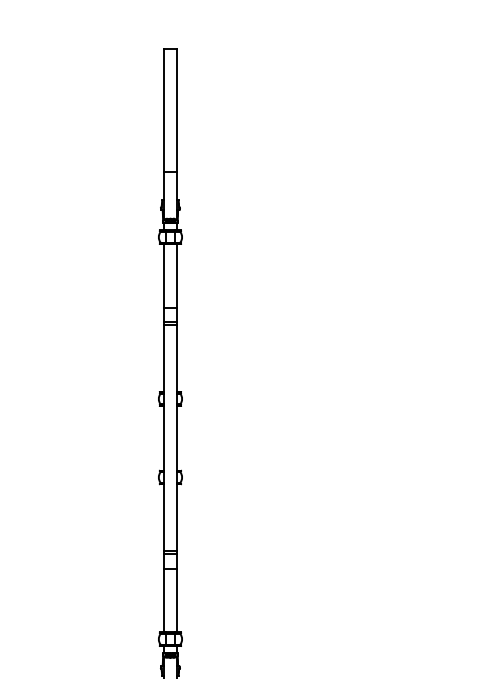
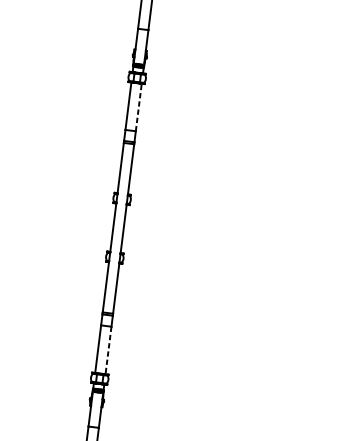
line: (177, 275) -> (138, 107), solid -> dashed
line: (177, 600) -> (108, 350), solid -> dashed

